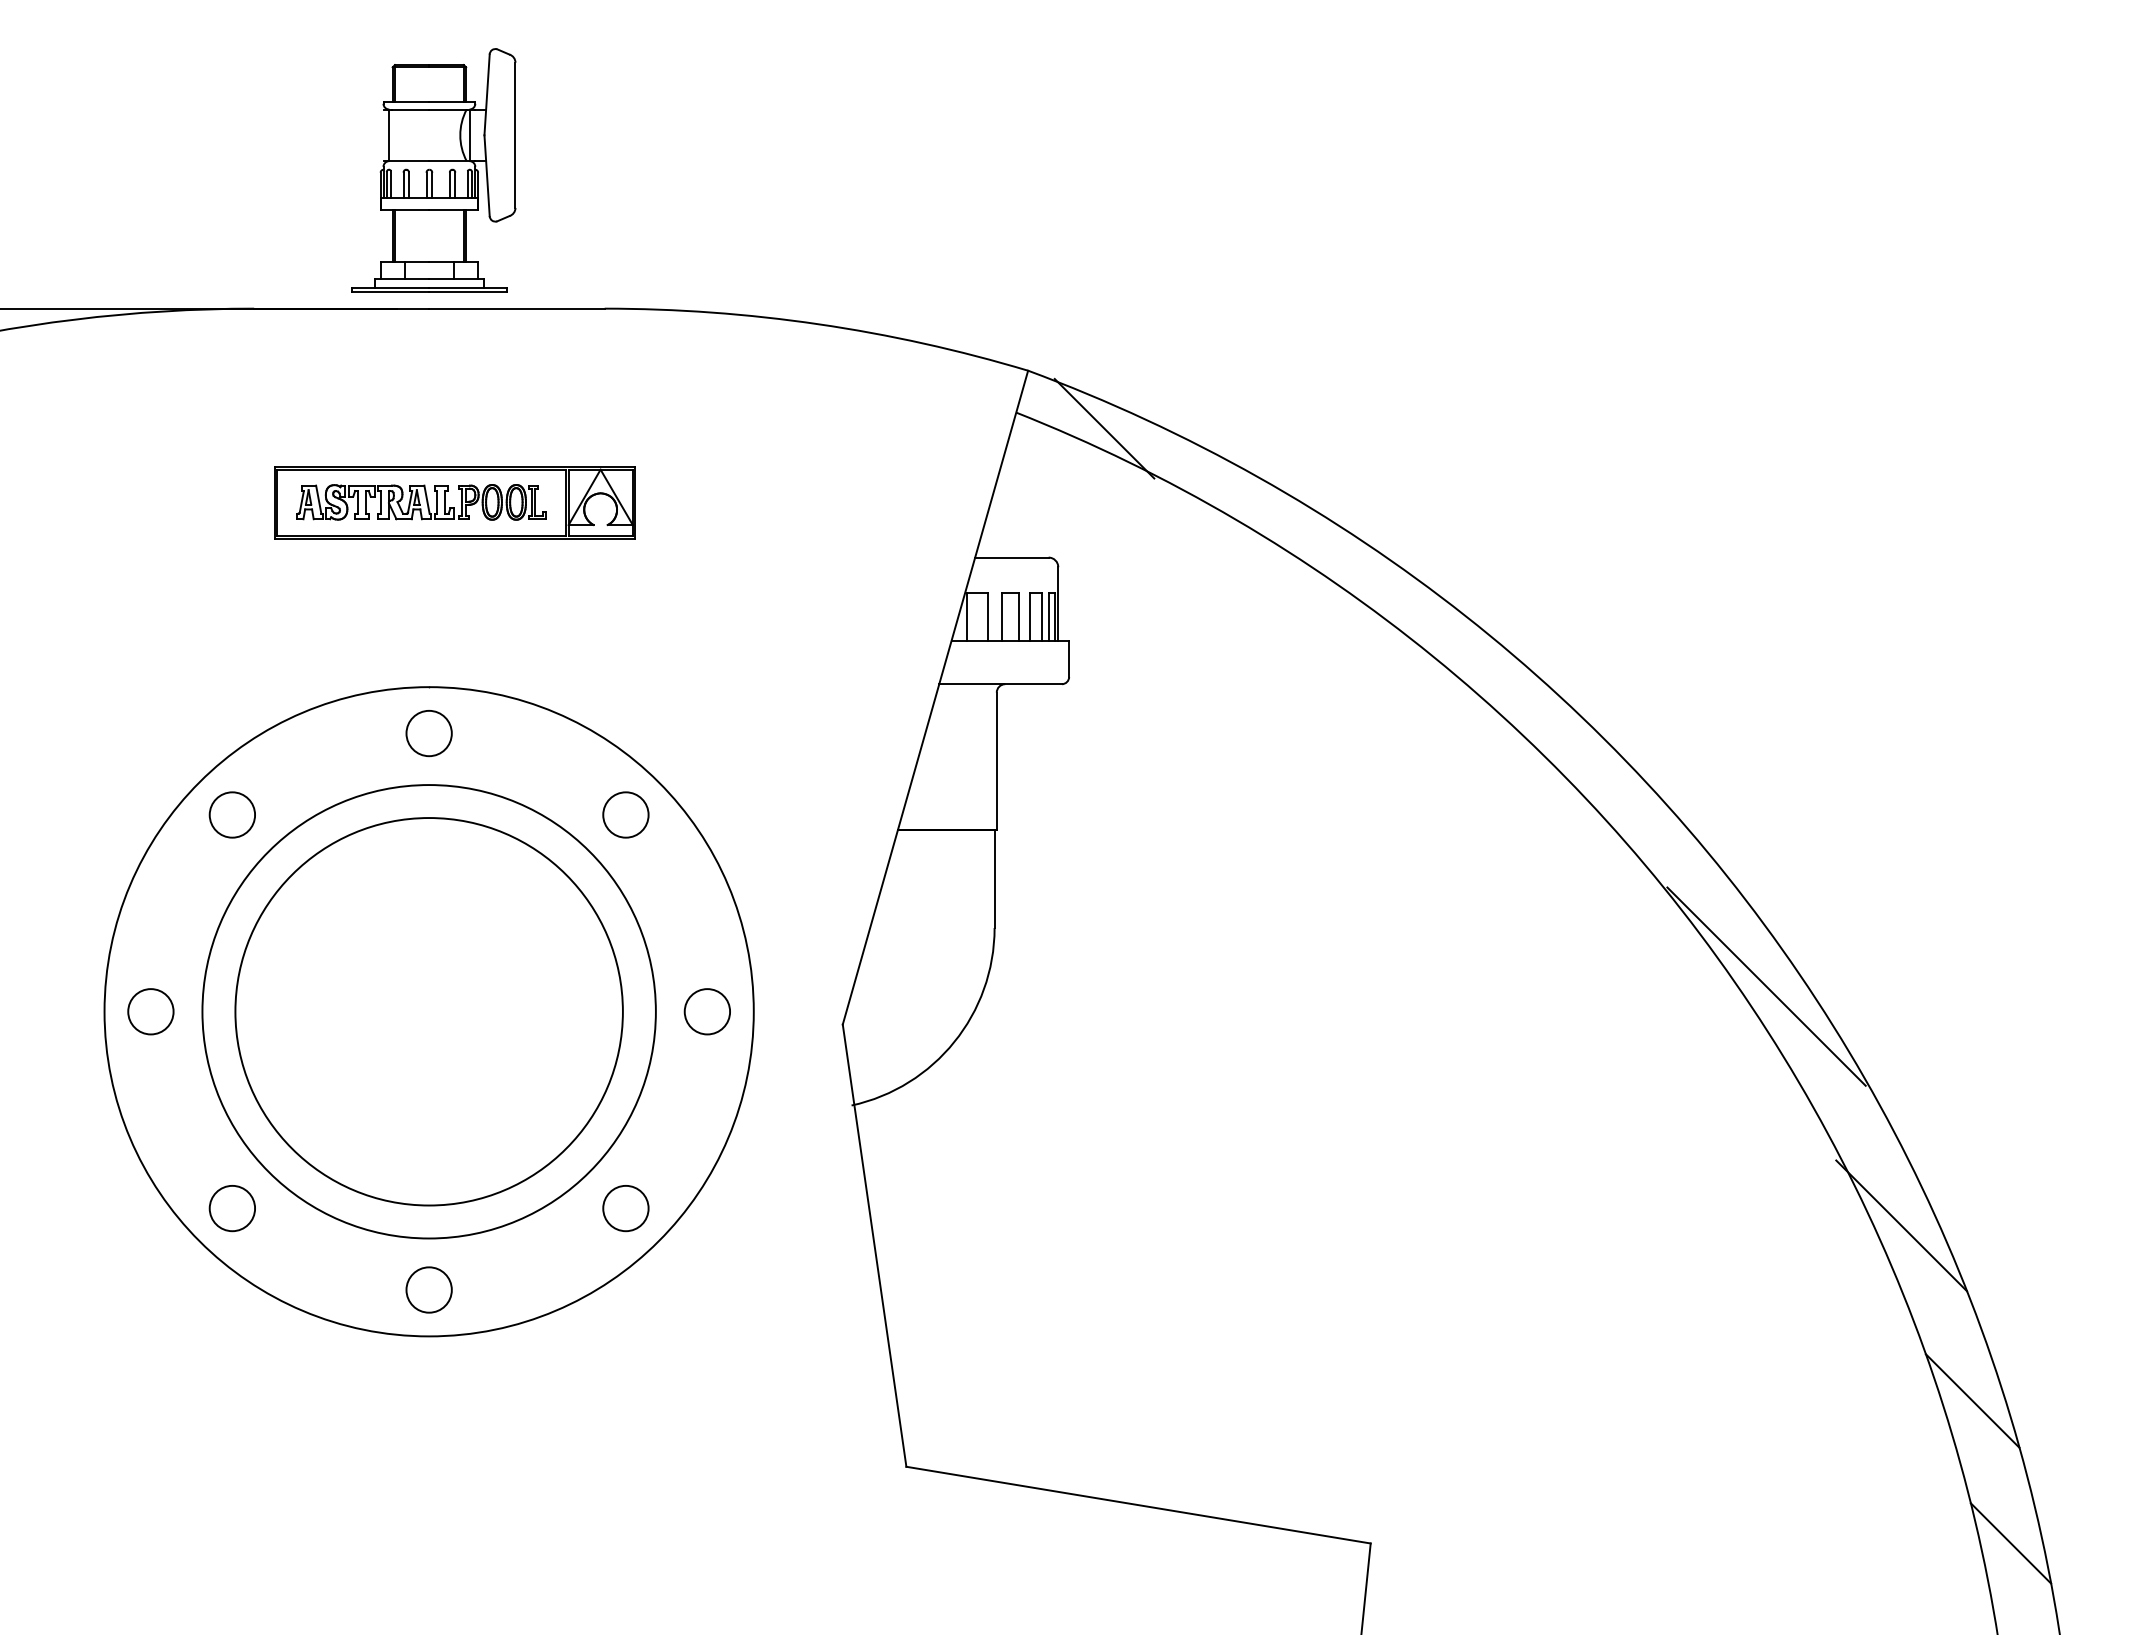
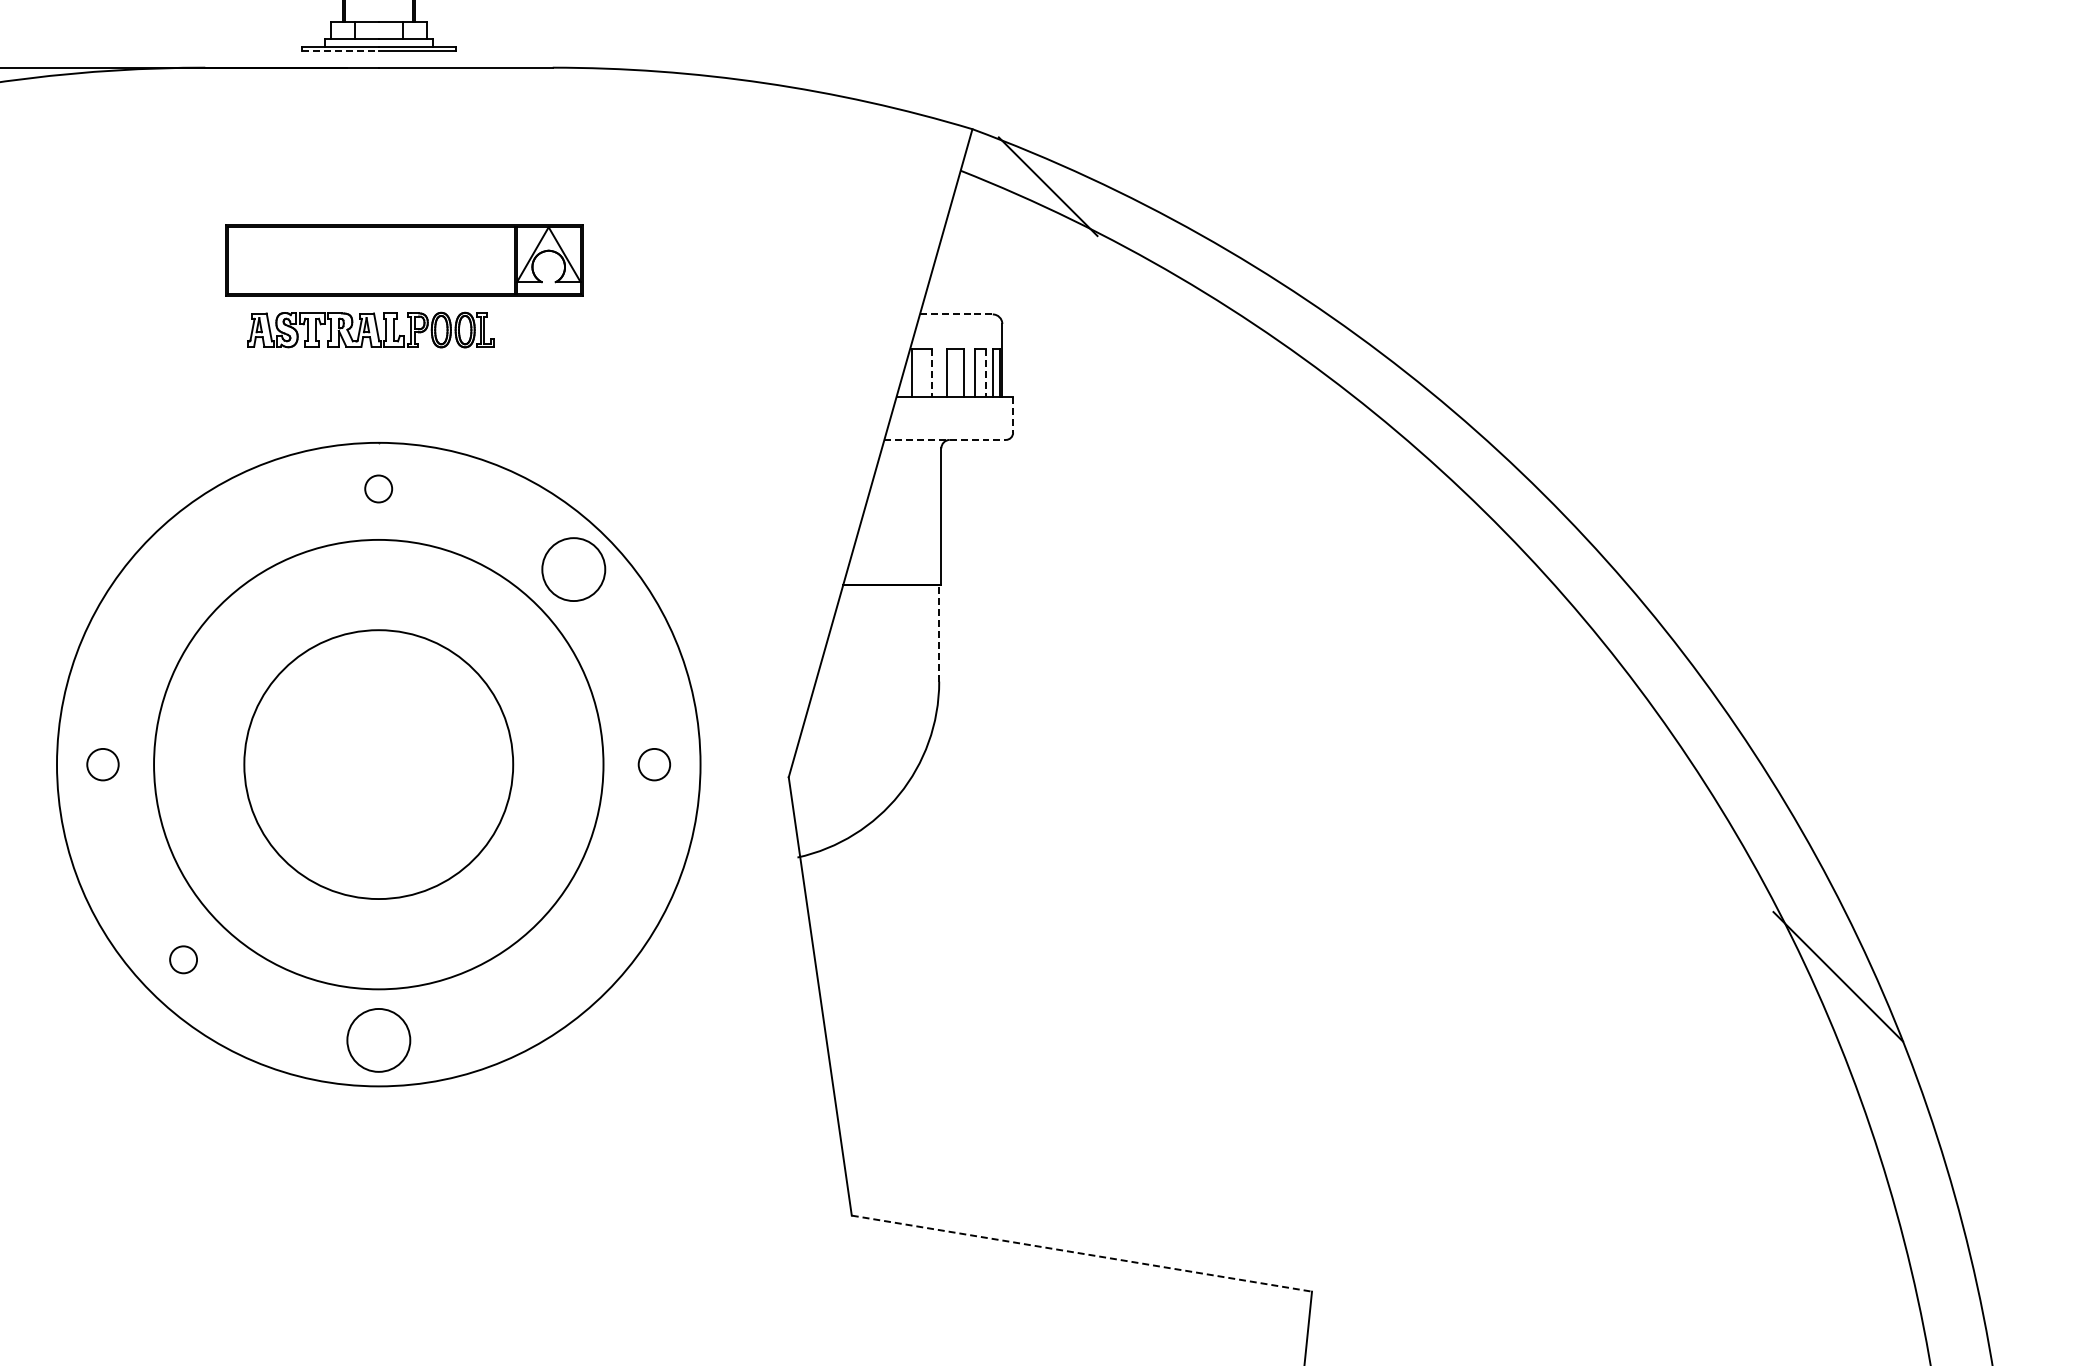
line: (390, 292) -> (340, 51), solid -> dashed
part: (421, 502) -> (371, 330), moved
line: (1011, 557) -> (955, 314), solid -> dashed
line: (987, 617) -> (932, 373), solid -> dashed
line: (1042, 617) -> (986, 373), solid -> dashed
line: (1069, 659) -> (1013, 415), solid -> dashed
line: (1001, 684) -> (946, 440), solid -> dashed
circle: (428, 733) -> (378, 488), size x0.6
circle: (231, 814) -> (182, 569), removed
circle: (625, 814) -> (573, 569), size x1.4
line: (994, 879) -> (939, 633), solid -> dashed
line: (1766, 986) -> (1704, 739), removed
circle: (150, 1011) -> (102, 764), size x0.7
circle: (428, 1011) -> (378, 764), size x0.7
circle: (706, 1011) -> (653, 764), size x0.7
circle: (231, 1208) -> (182, 959), size x0.6
circle: (625, 1208) -> (573, 959), removed
circle: (428, 1289) -> (378, 1039), size x1.4
line: (1972, 1400) -> (1908, 1149), removed
line: (1139, 1505) -> (1082, 1254), solid -> dashed
line: (2010, 1543) -> (1946, 1291), removed

